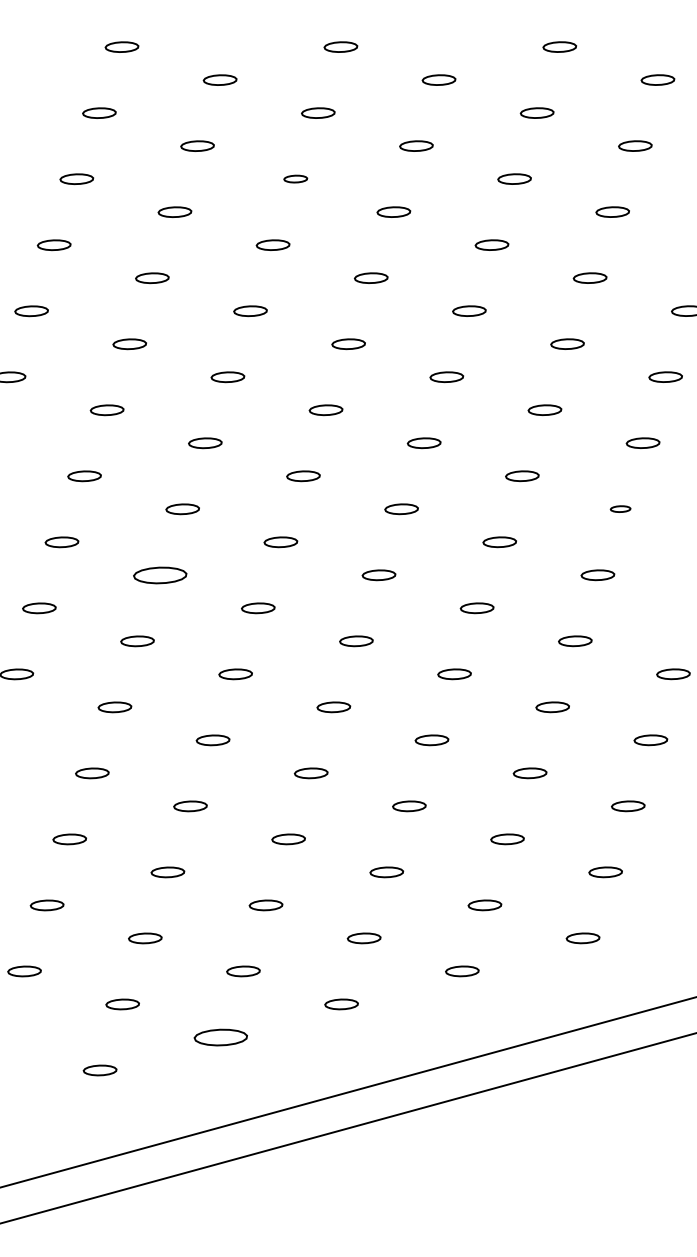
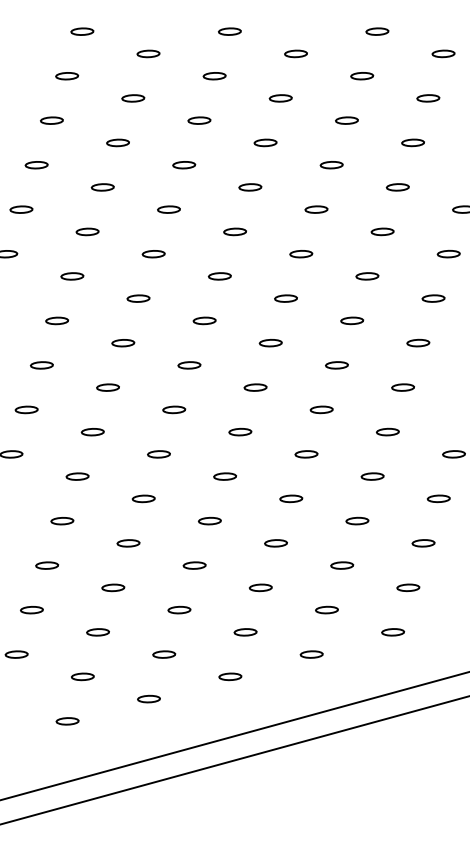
part: (295, 178) -> (199, 120), size x1.43
part: (620, 508) -> (418, 342), size x1.67
part: (159, 575) -> (107, 387), size x0.62
part: (220, 1036) -> (148, 698), size x0.62

